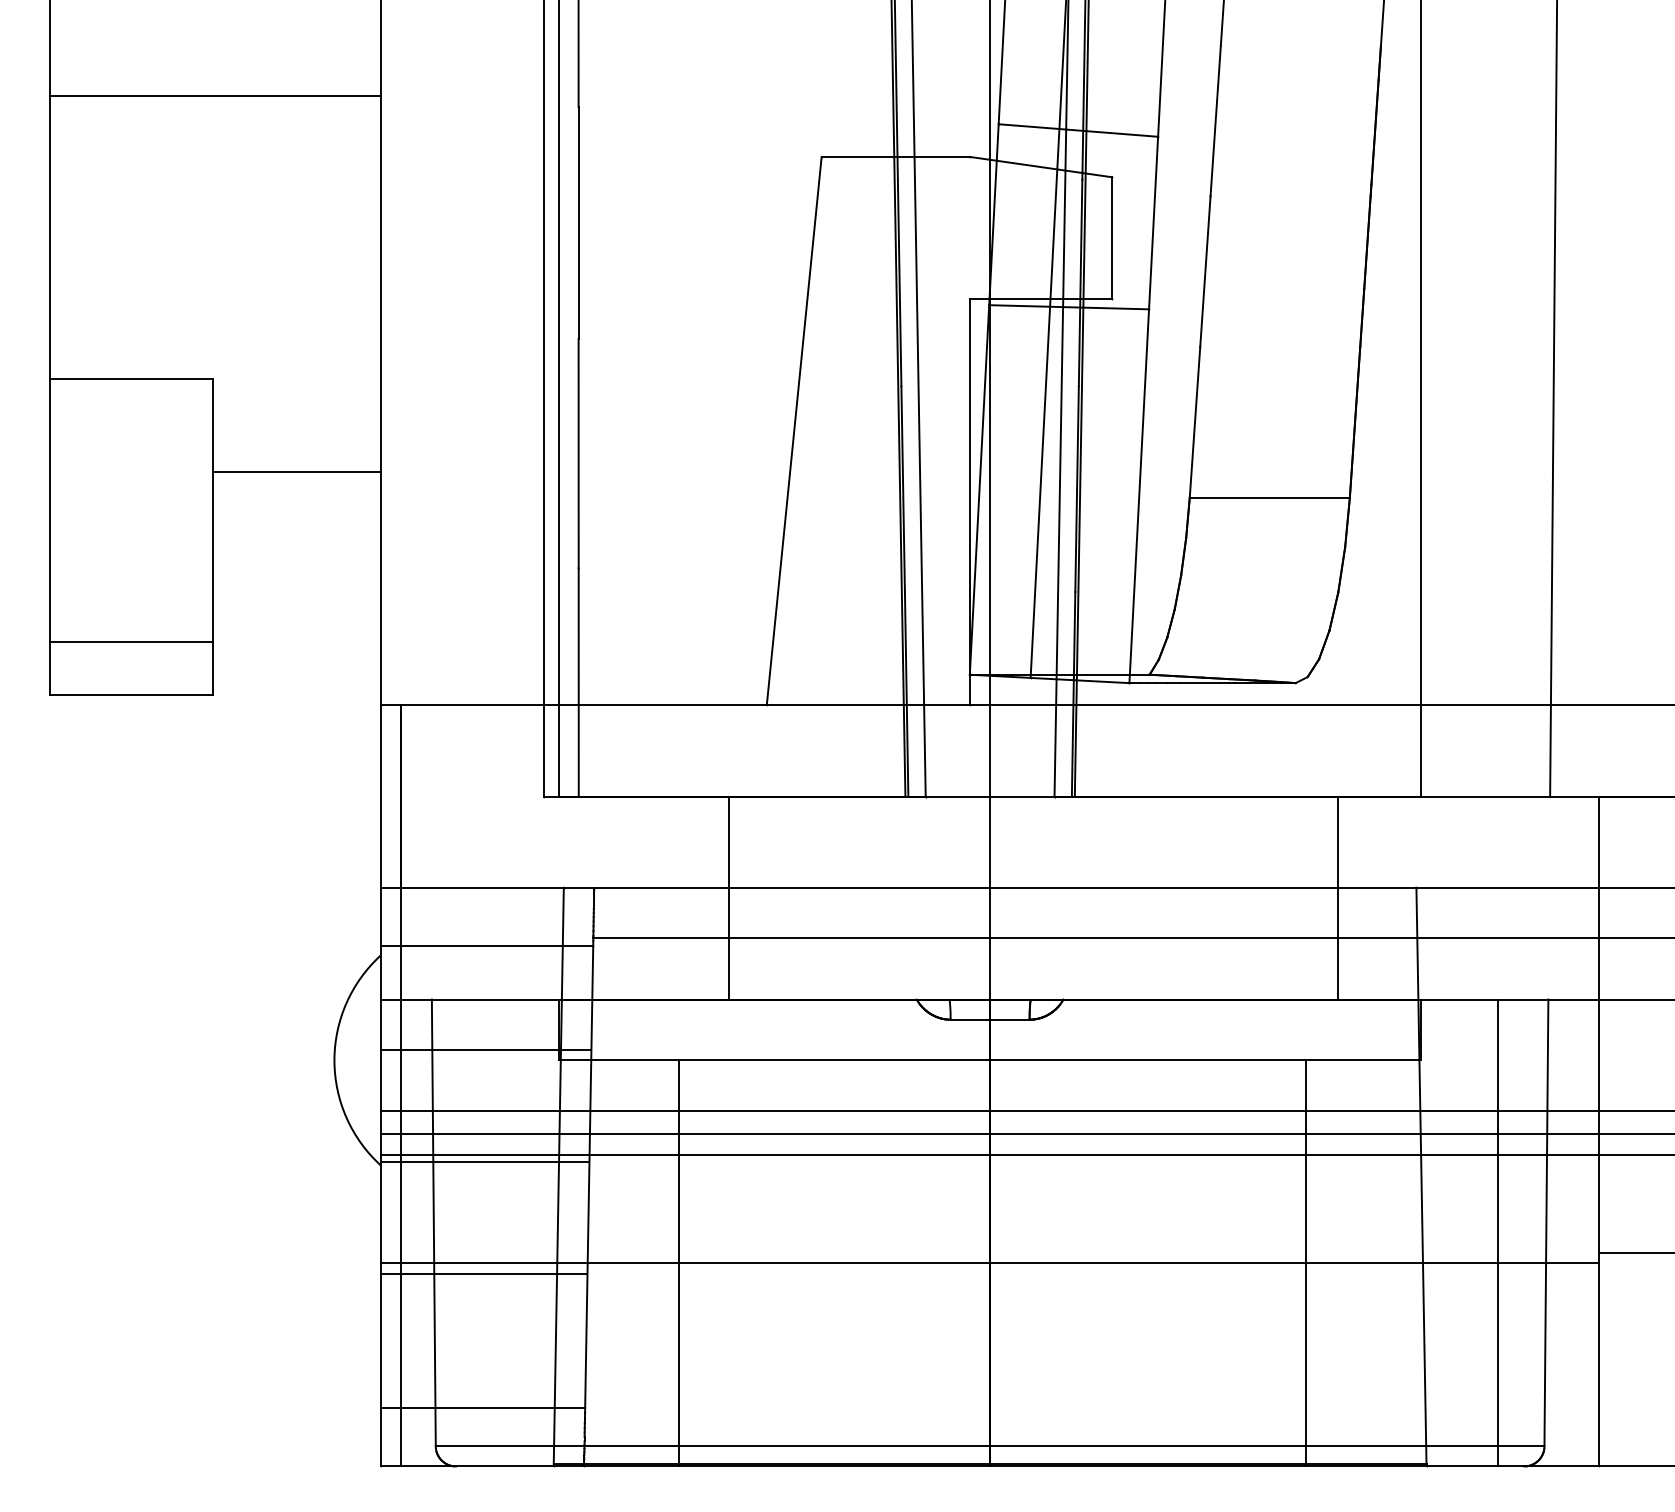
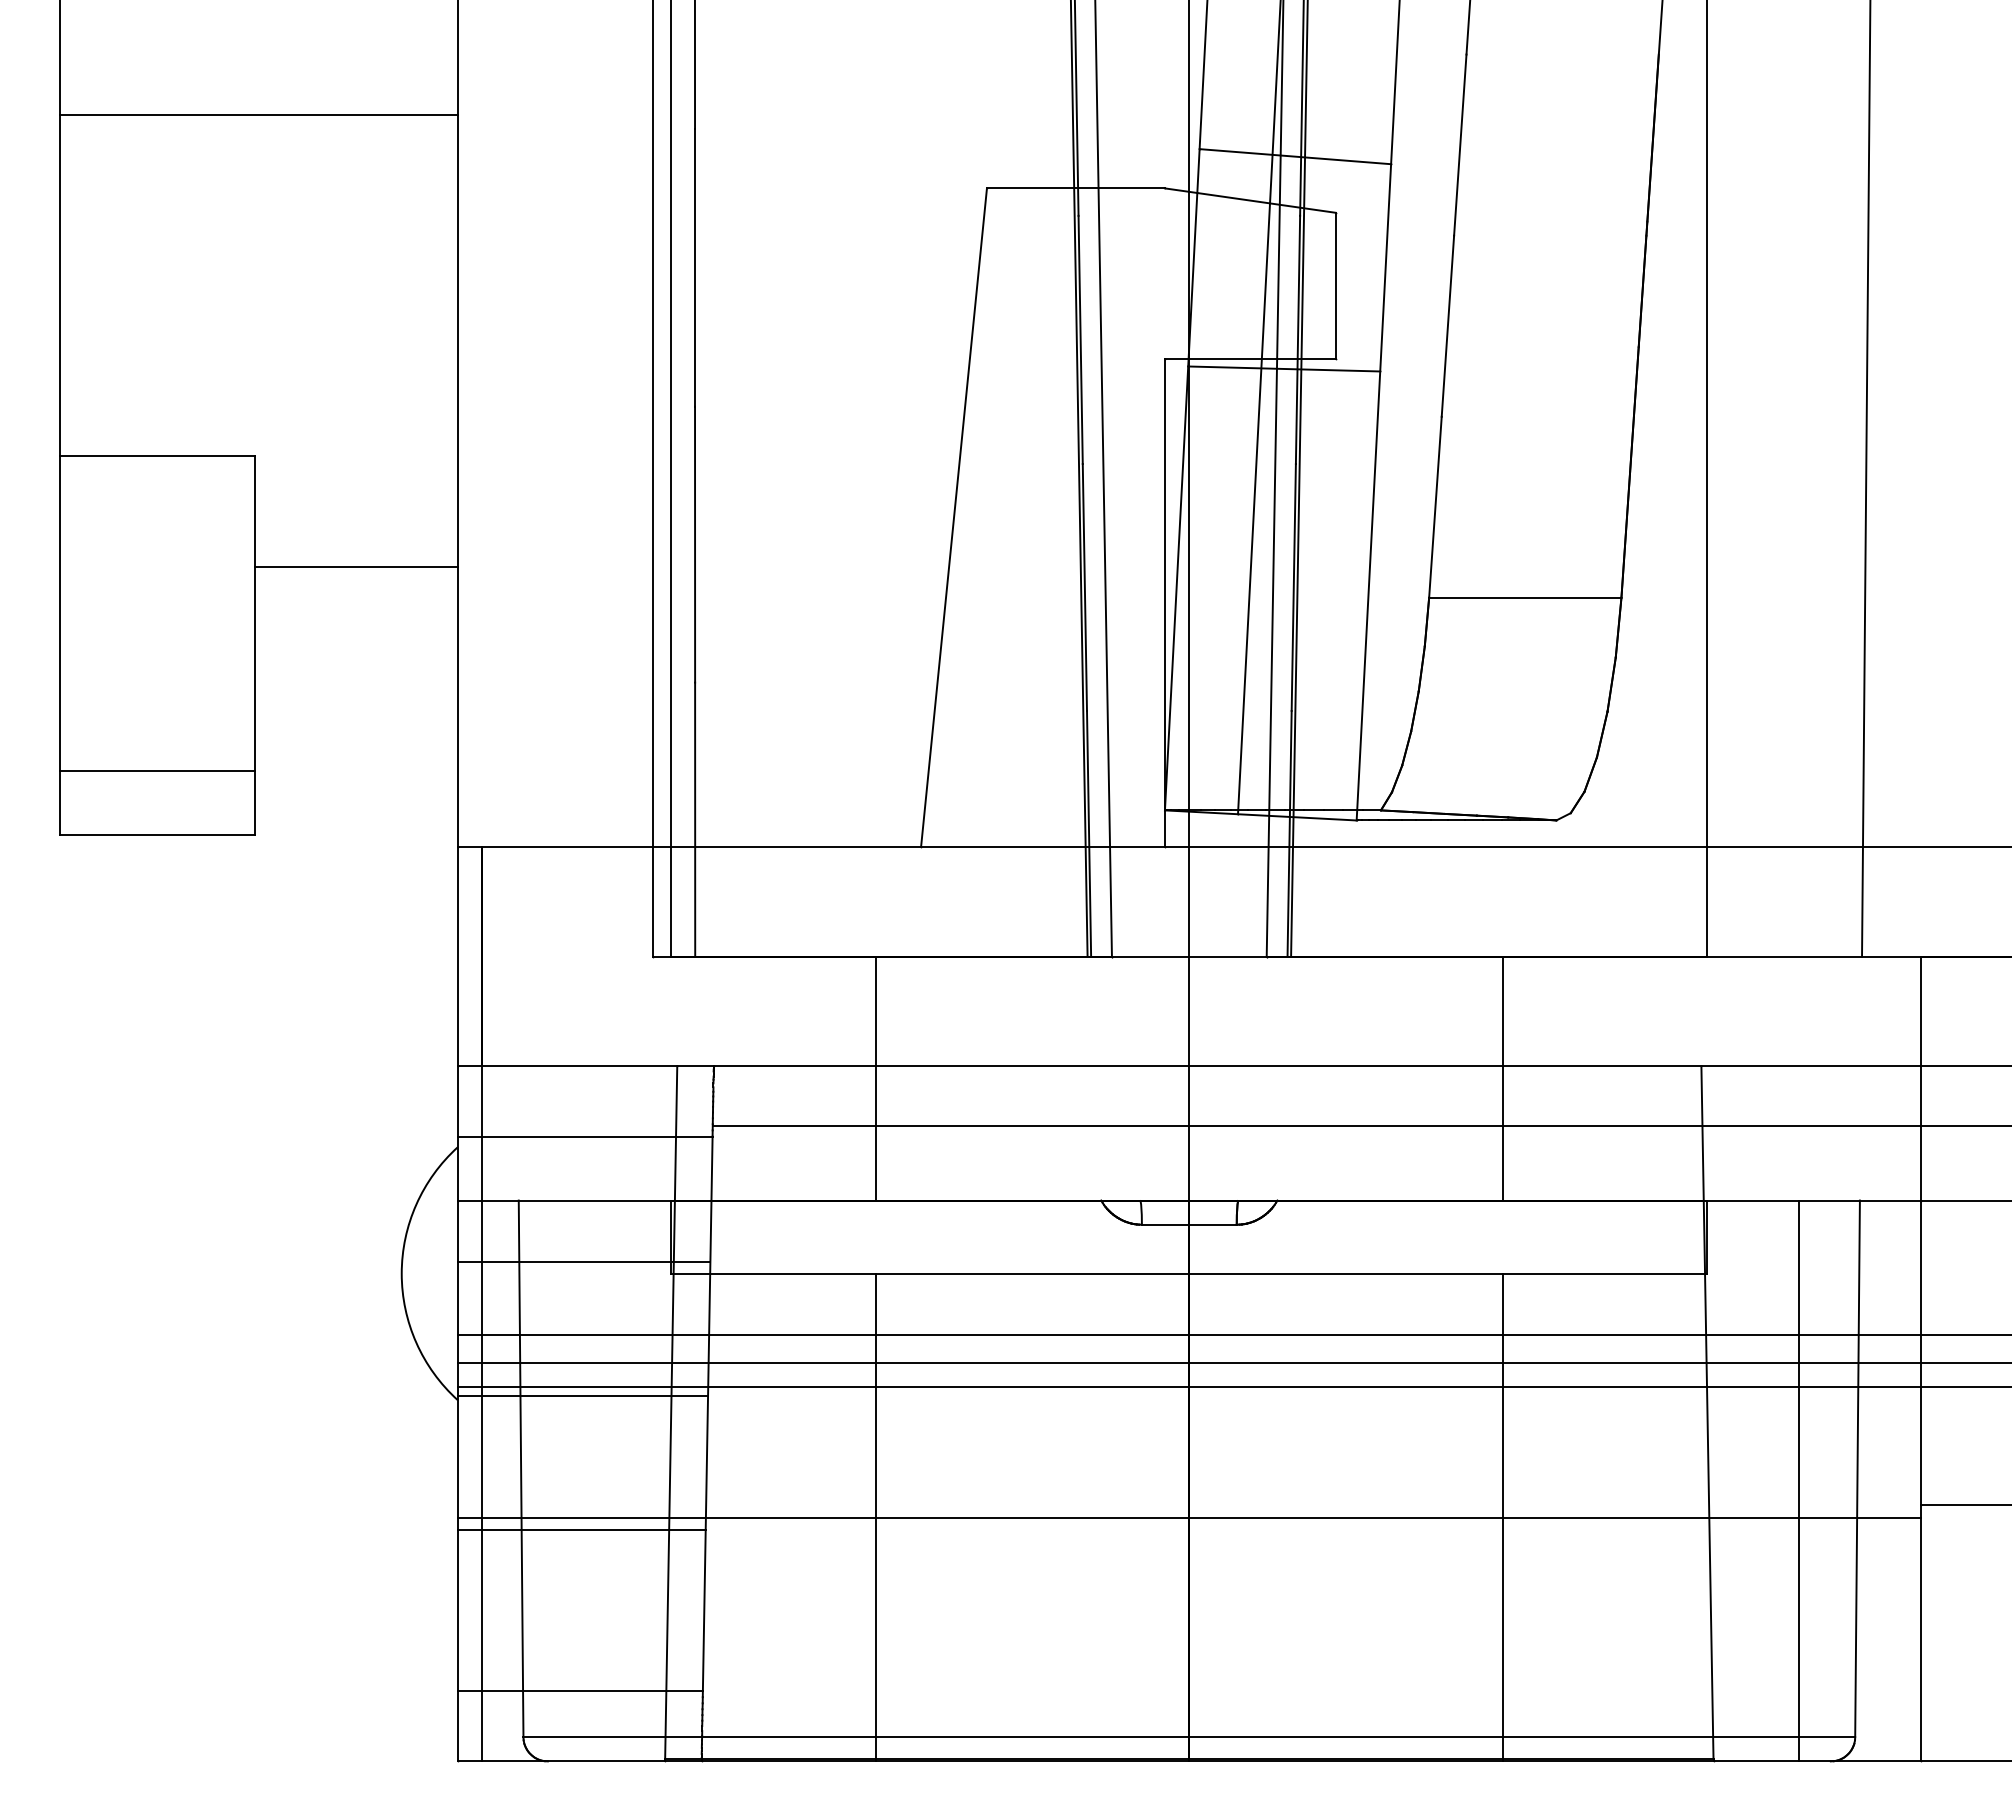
line: (1337, 897) -> (1502, 1078), moved
line: (678, 1263) -> (875, 1517), moved
line: (1305, 1263) -> (1502, 1517), moved

